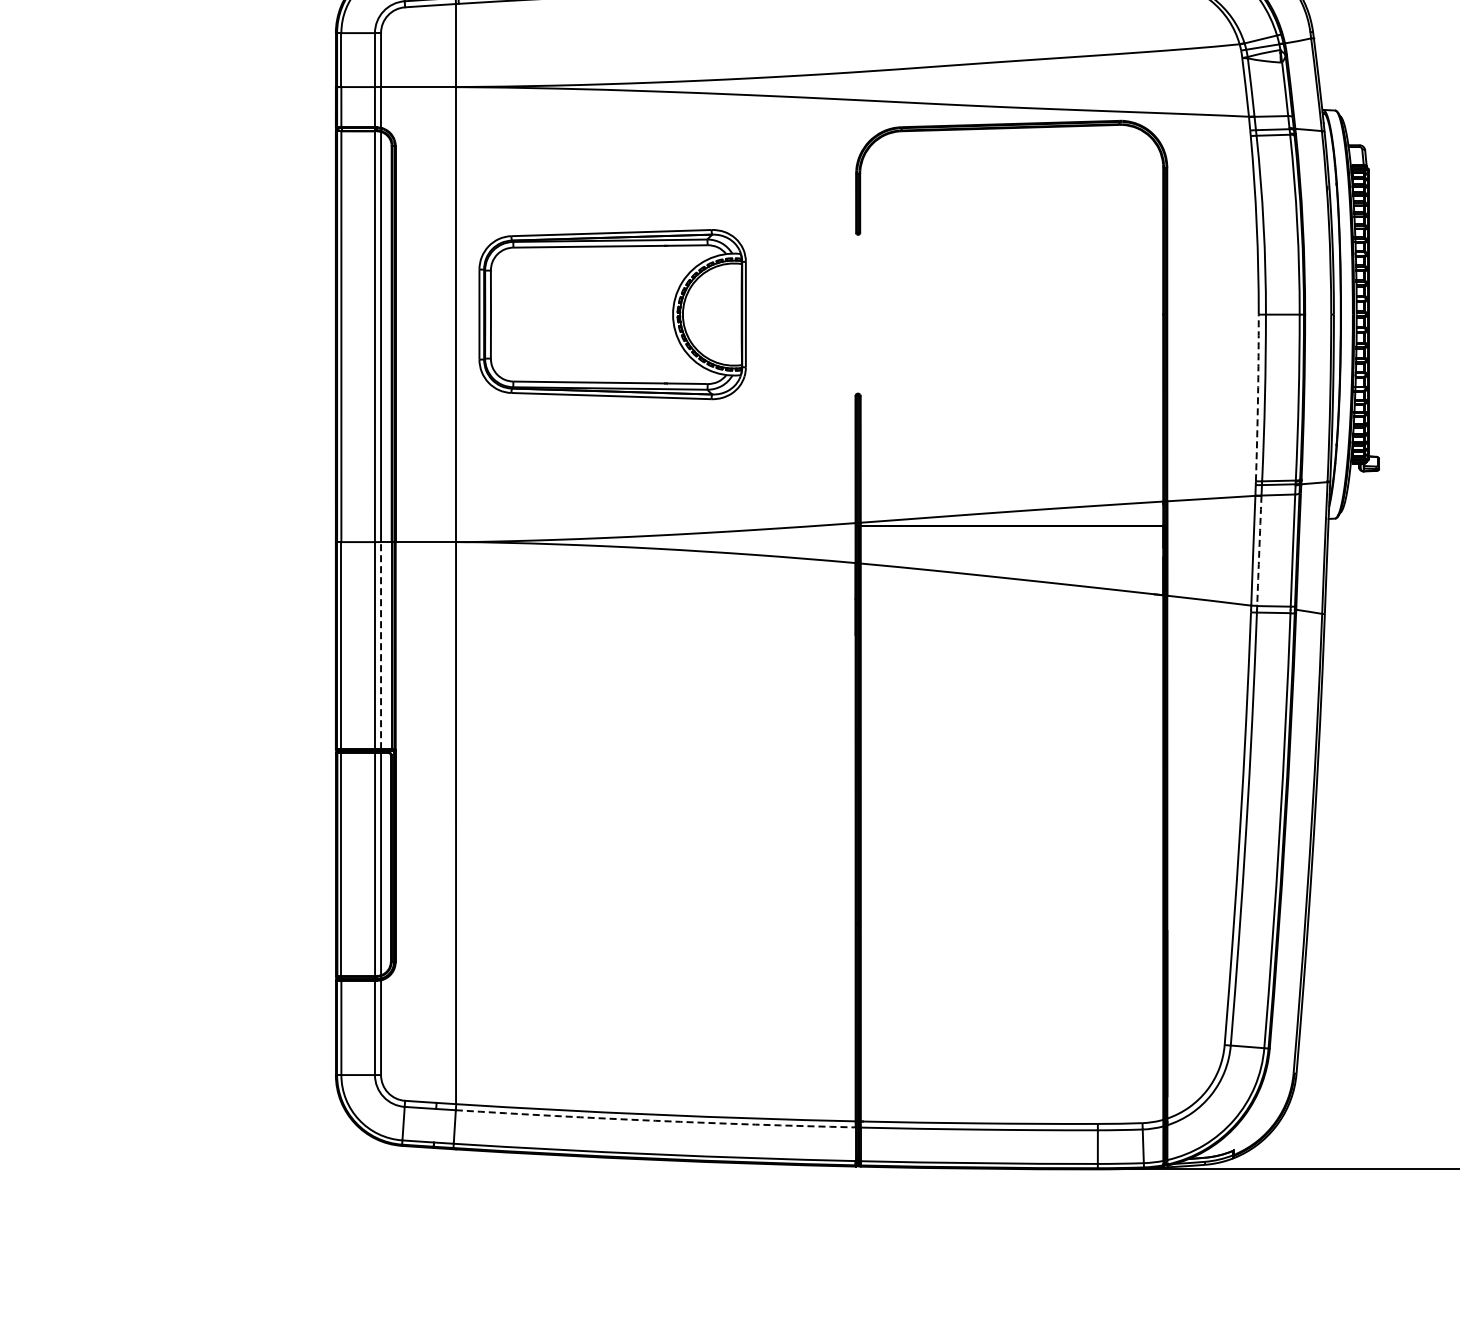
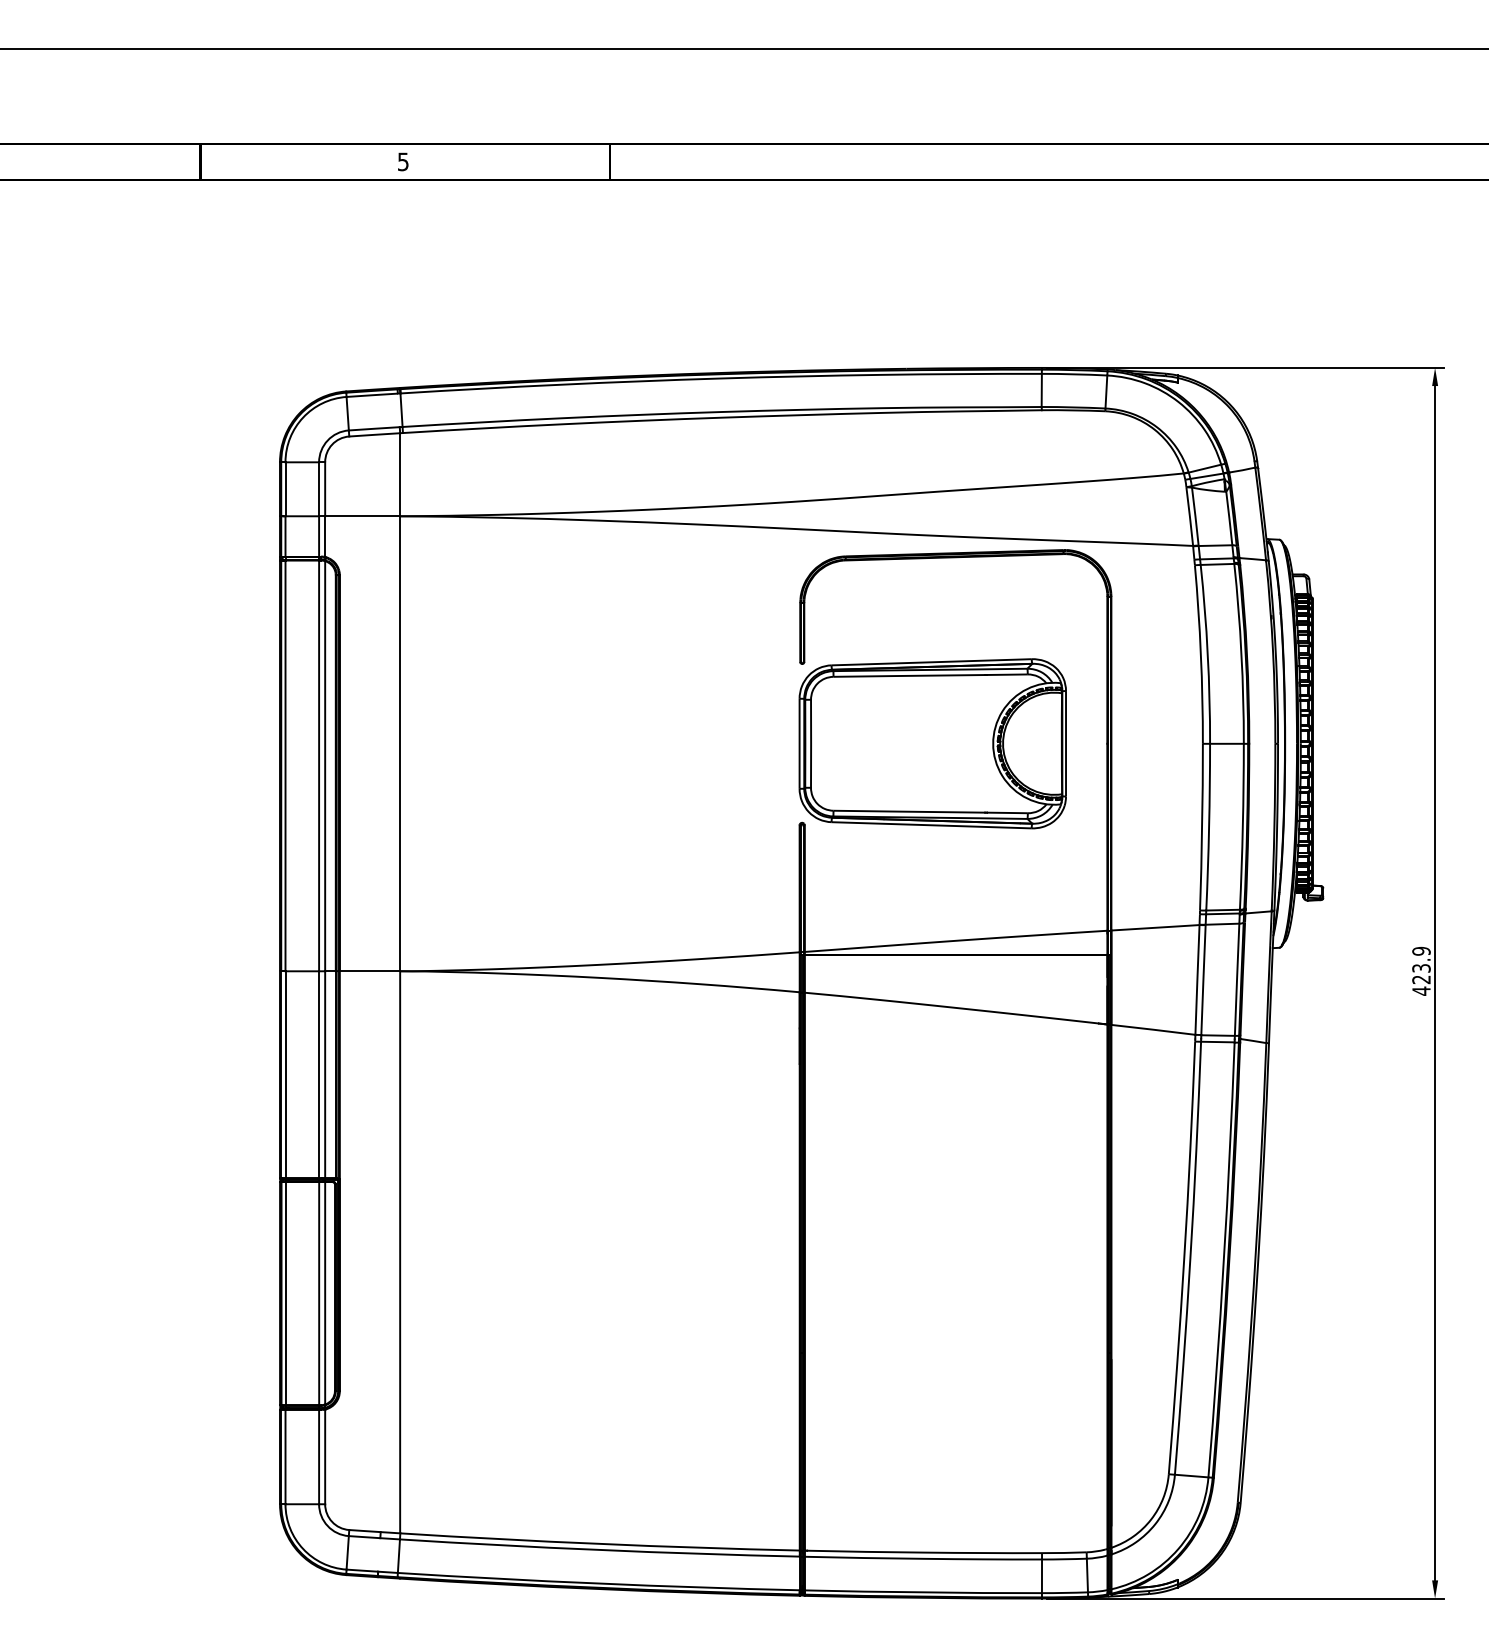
part: (612, 314) -> (932, 743), moved
arc: (1258, 398) -> (1202, 827), dashed -> solid
arc: (1259, 551) -> (1203, 980), dashed -> solid
line: (381, 645) -> (325, 1074), dashed -> solid
arc: (655, 1121) -> (599, 1550), dashed -> solid

